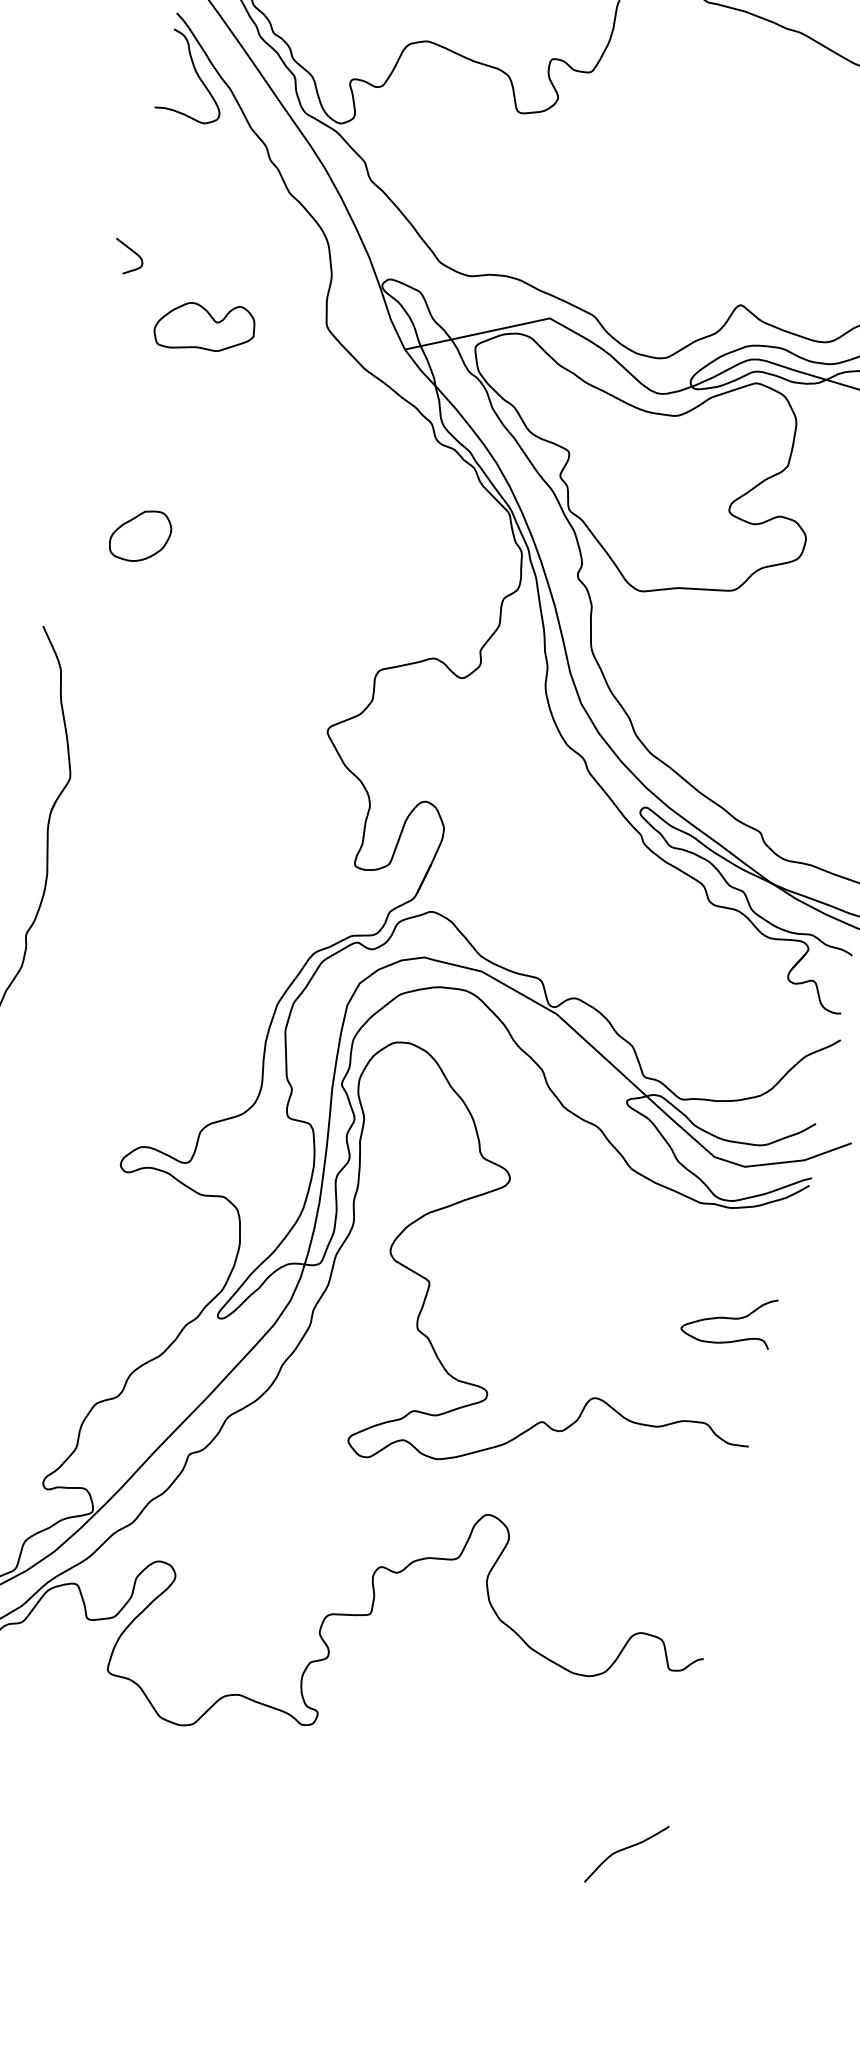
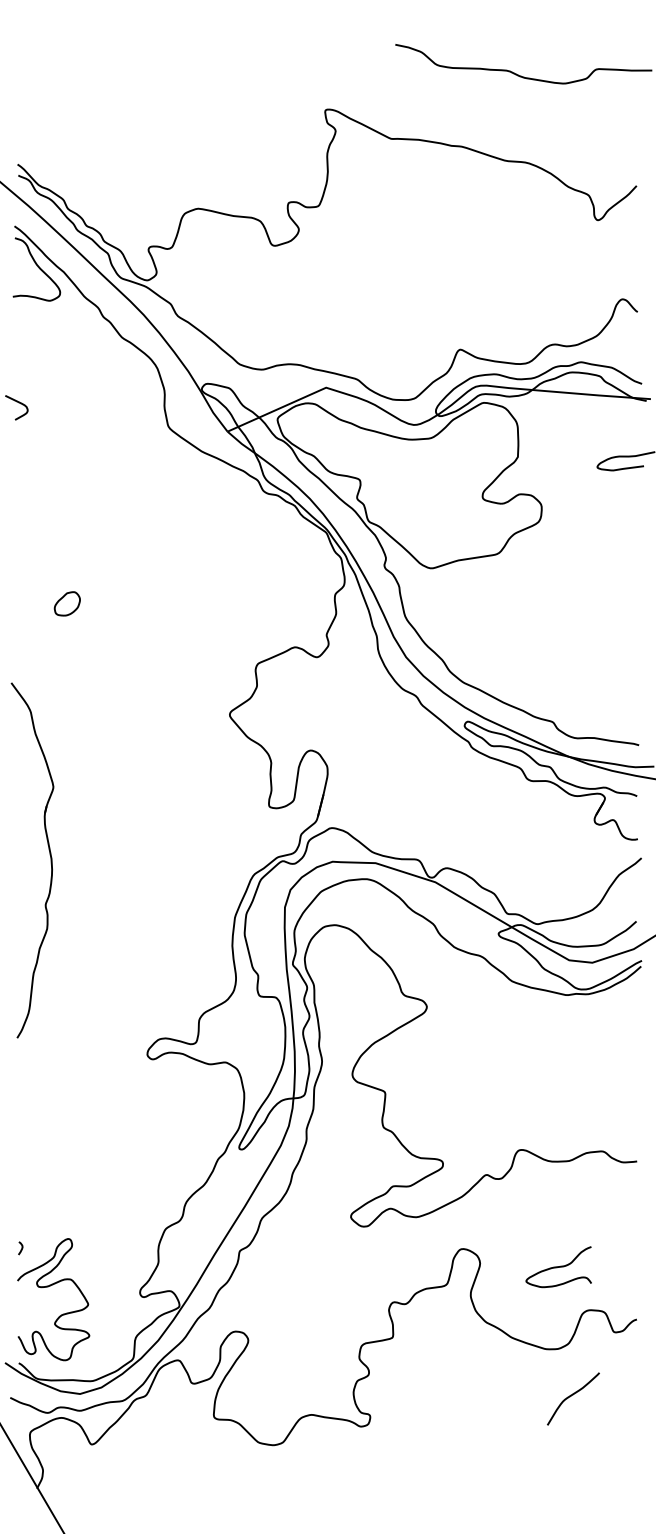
part: (204, 326) -> (81, 445), removed
part: (141, 535) -> (67, 603), size x0.6
curve: (728, 1318) -> (558, 1267), moved
curve: (624, 1850) -> (571, 1396), moved

